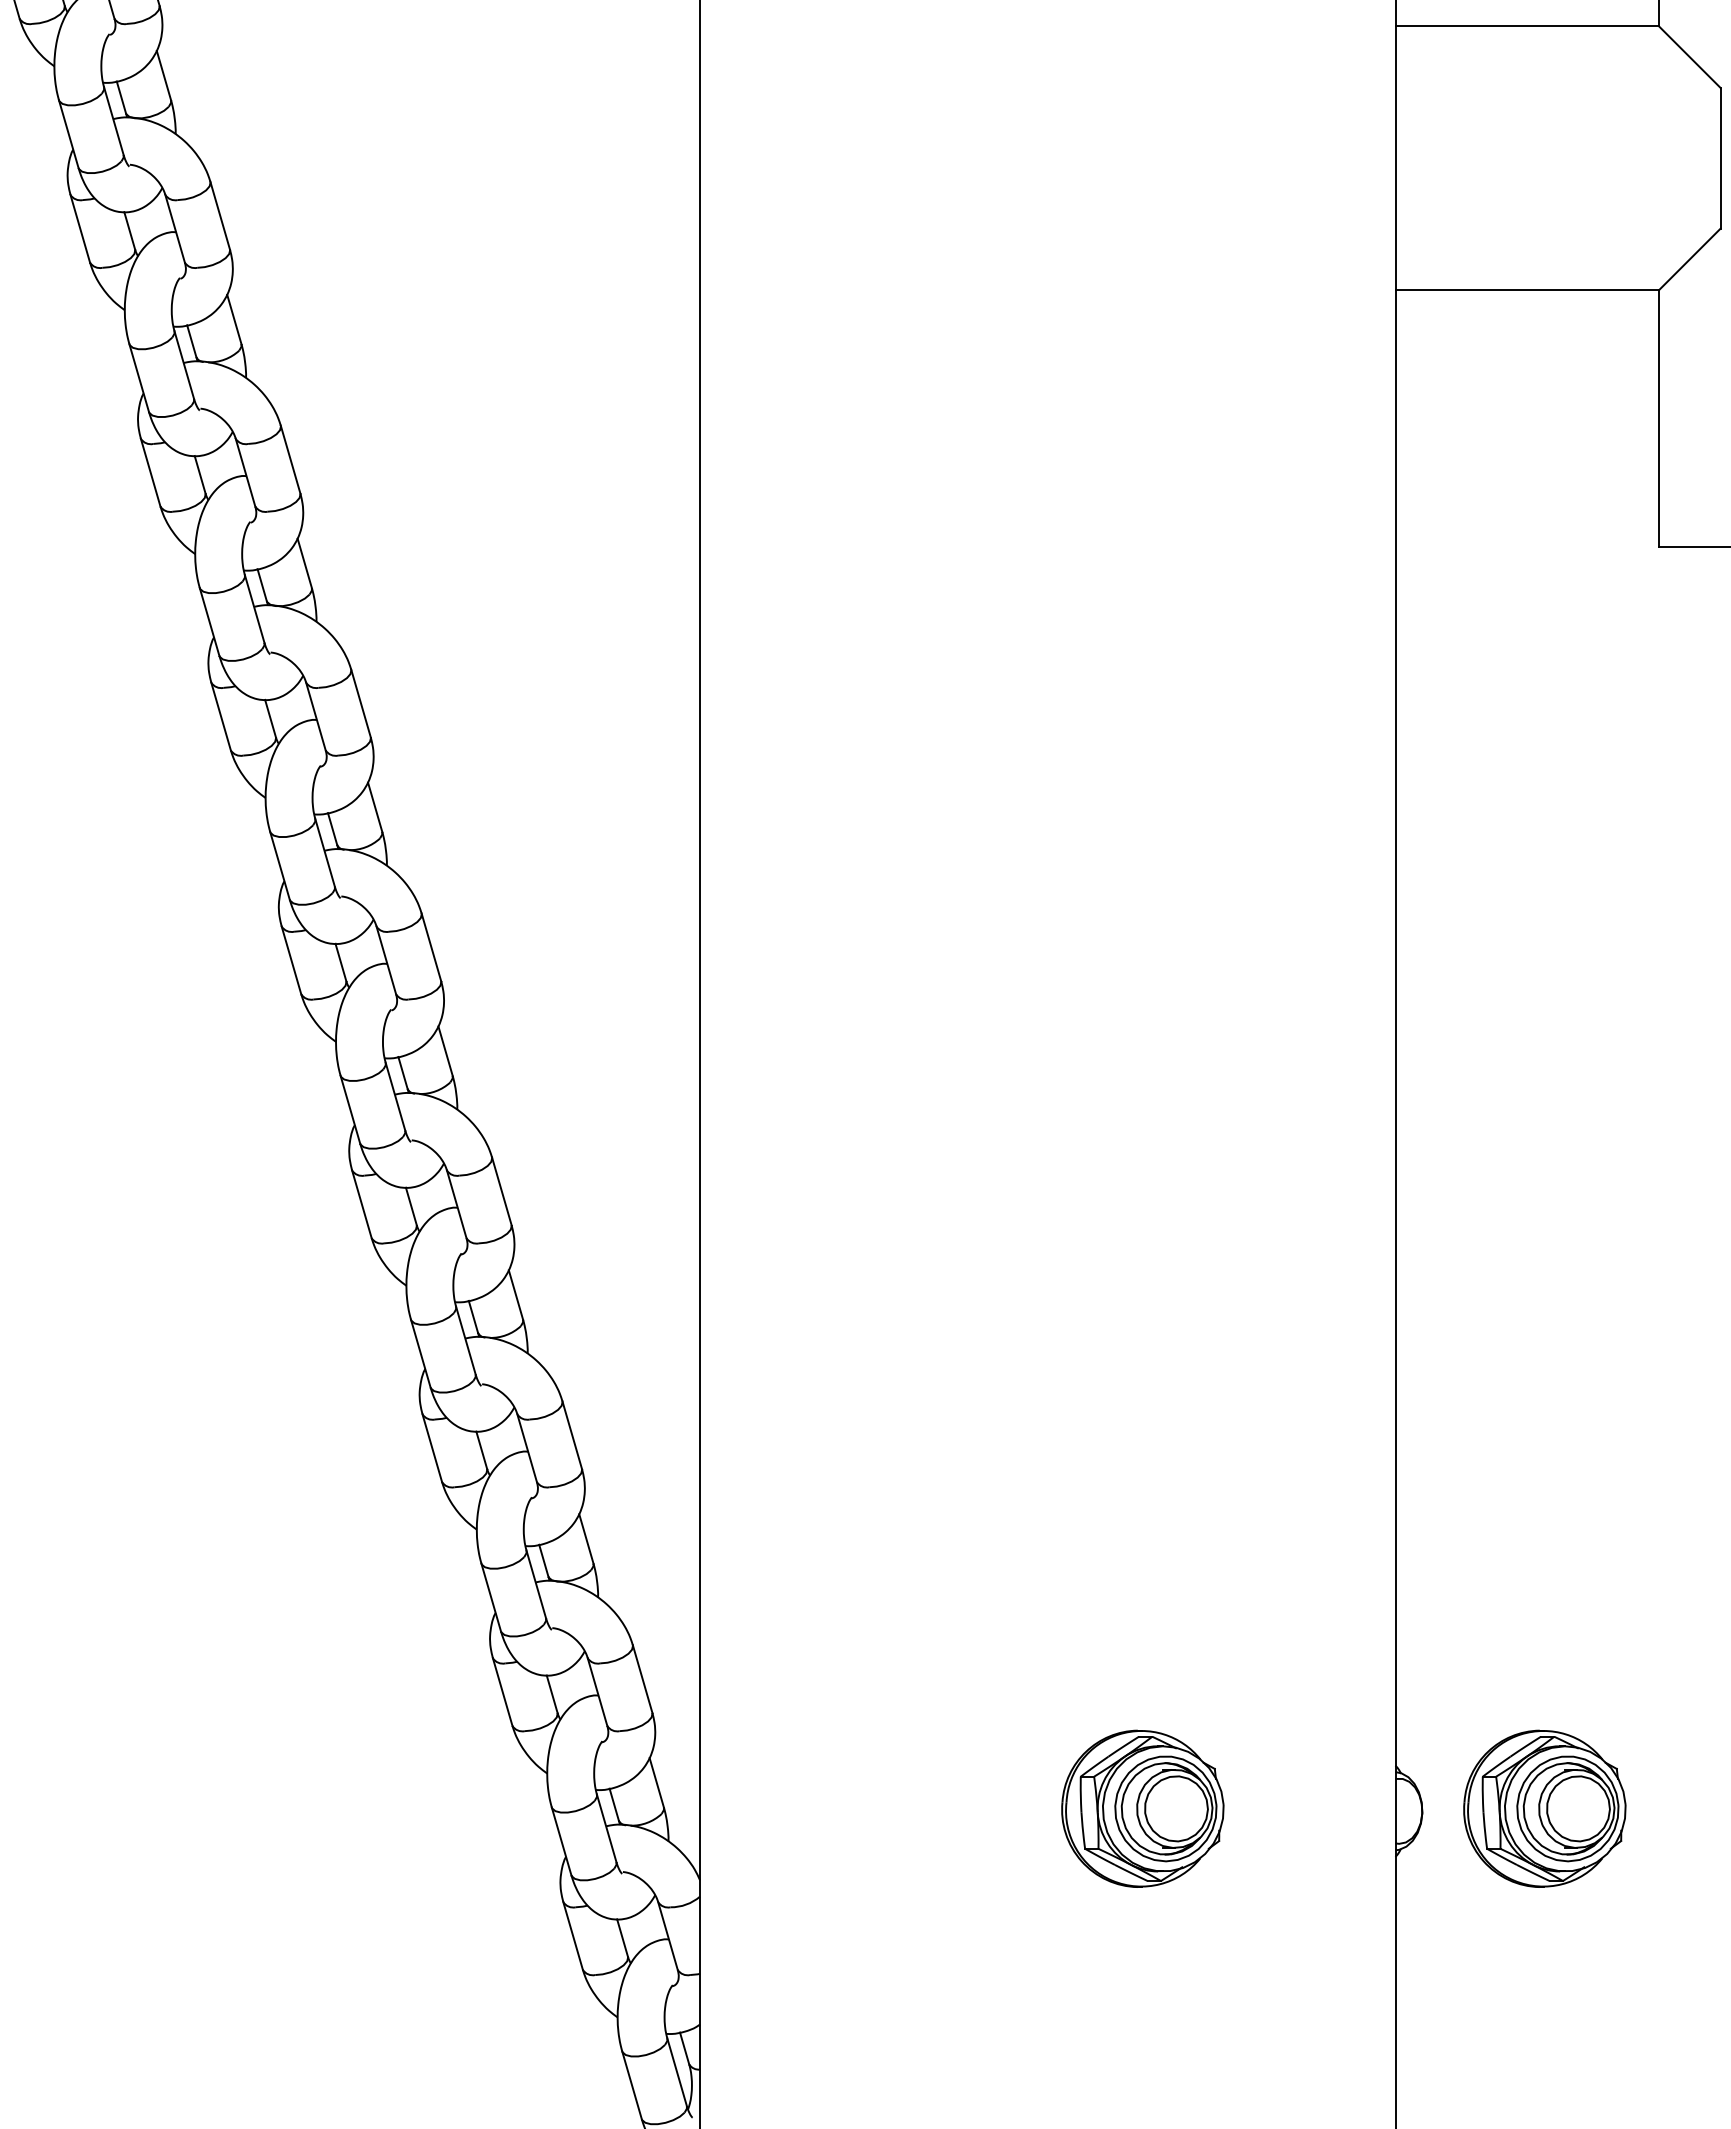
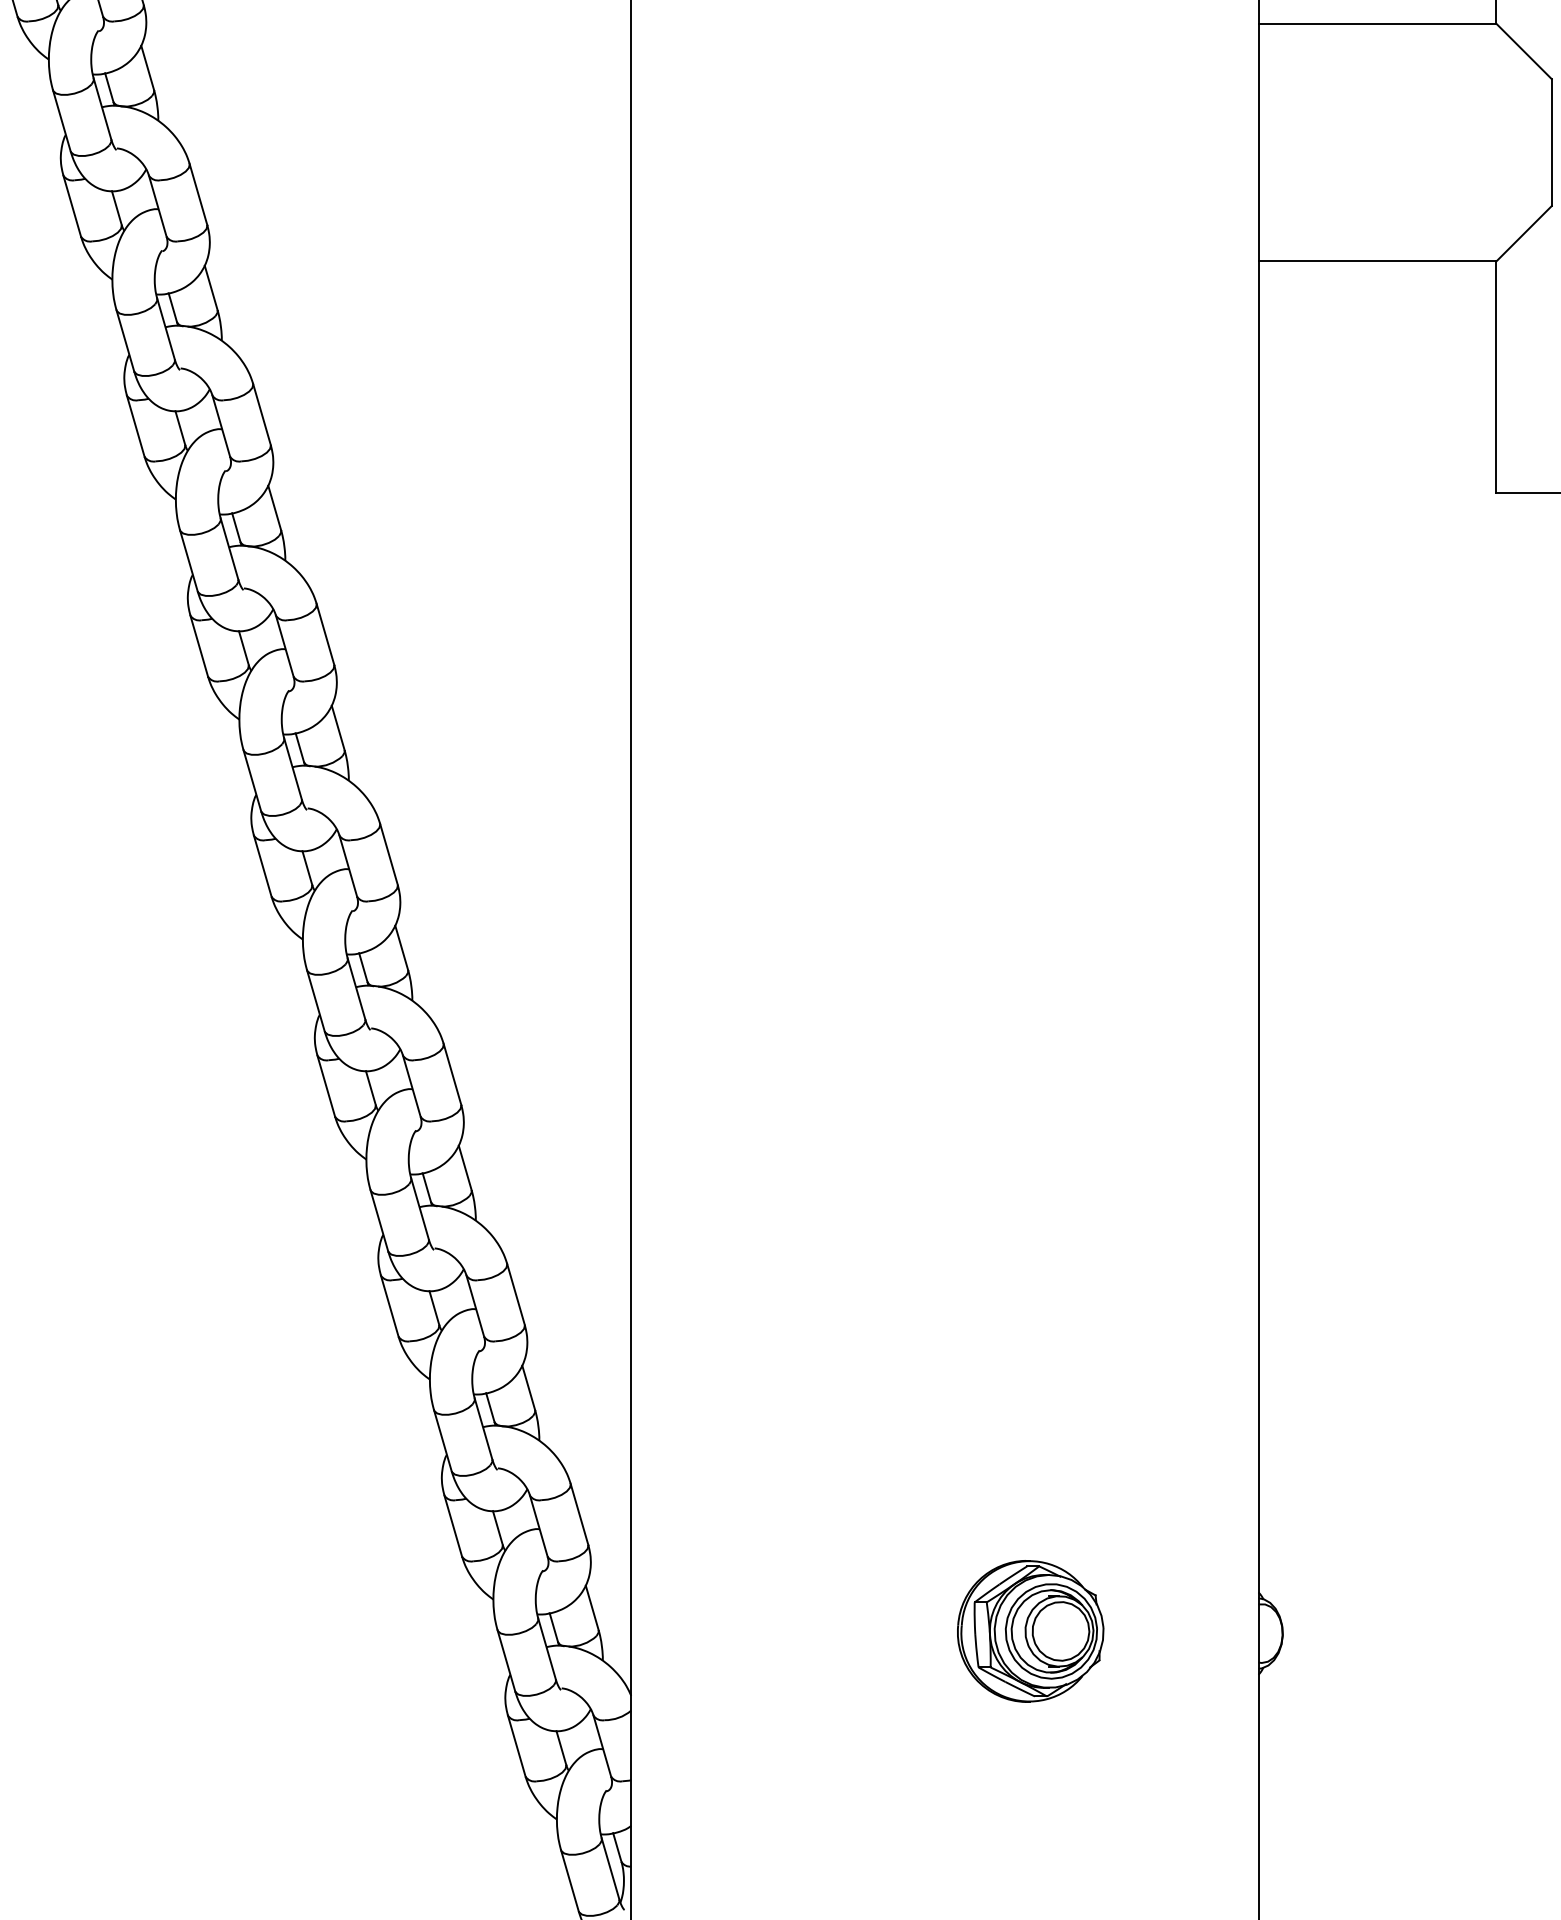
part: (1544, 1808) -> (1392, 1631), removed

